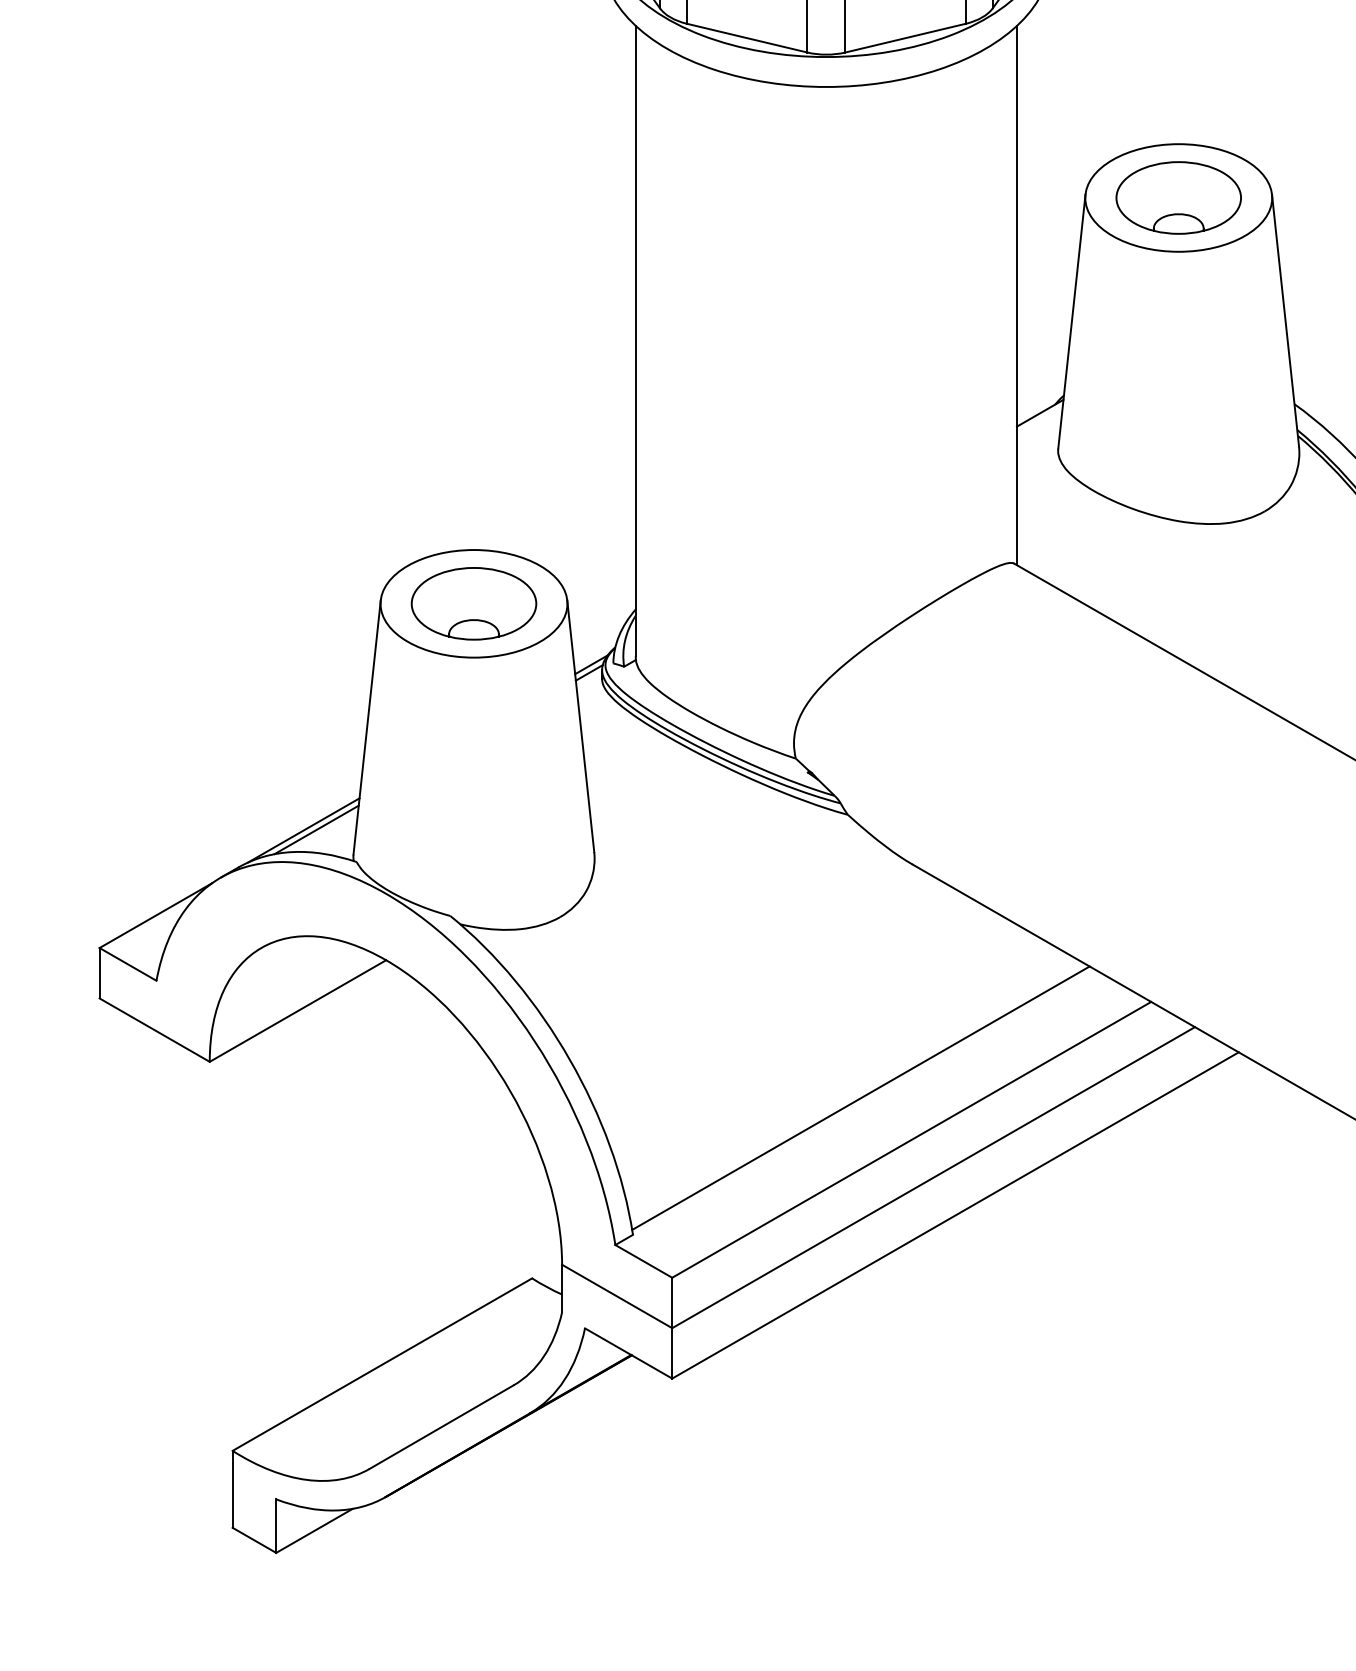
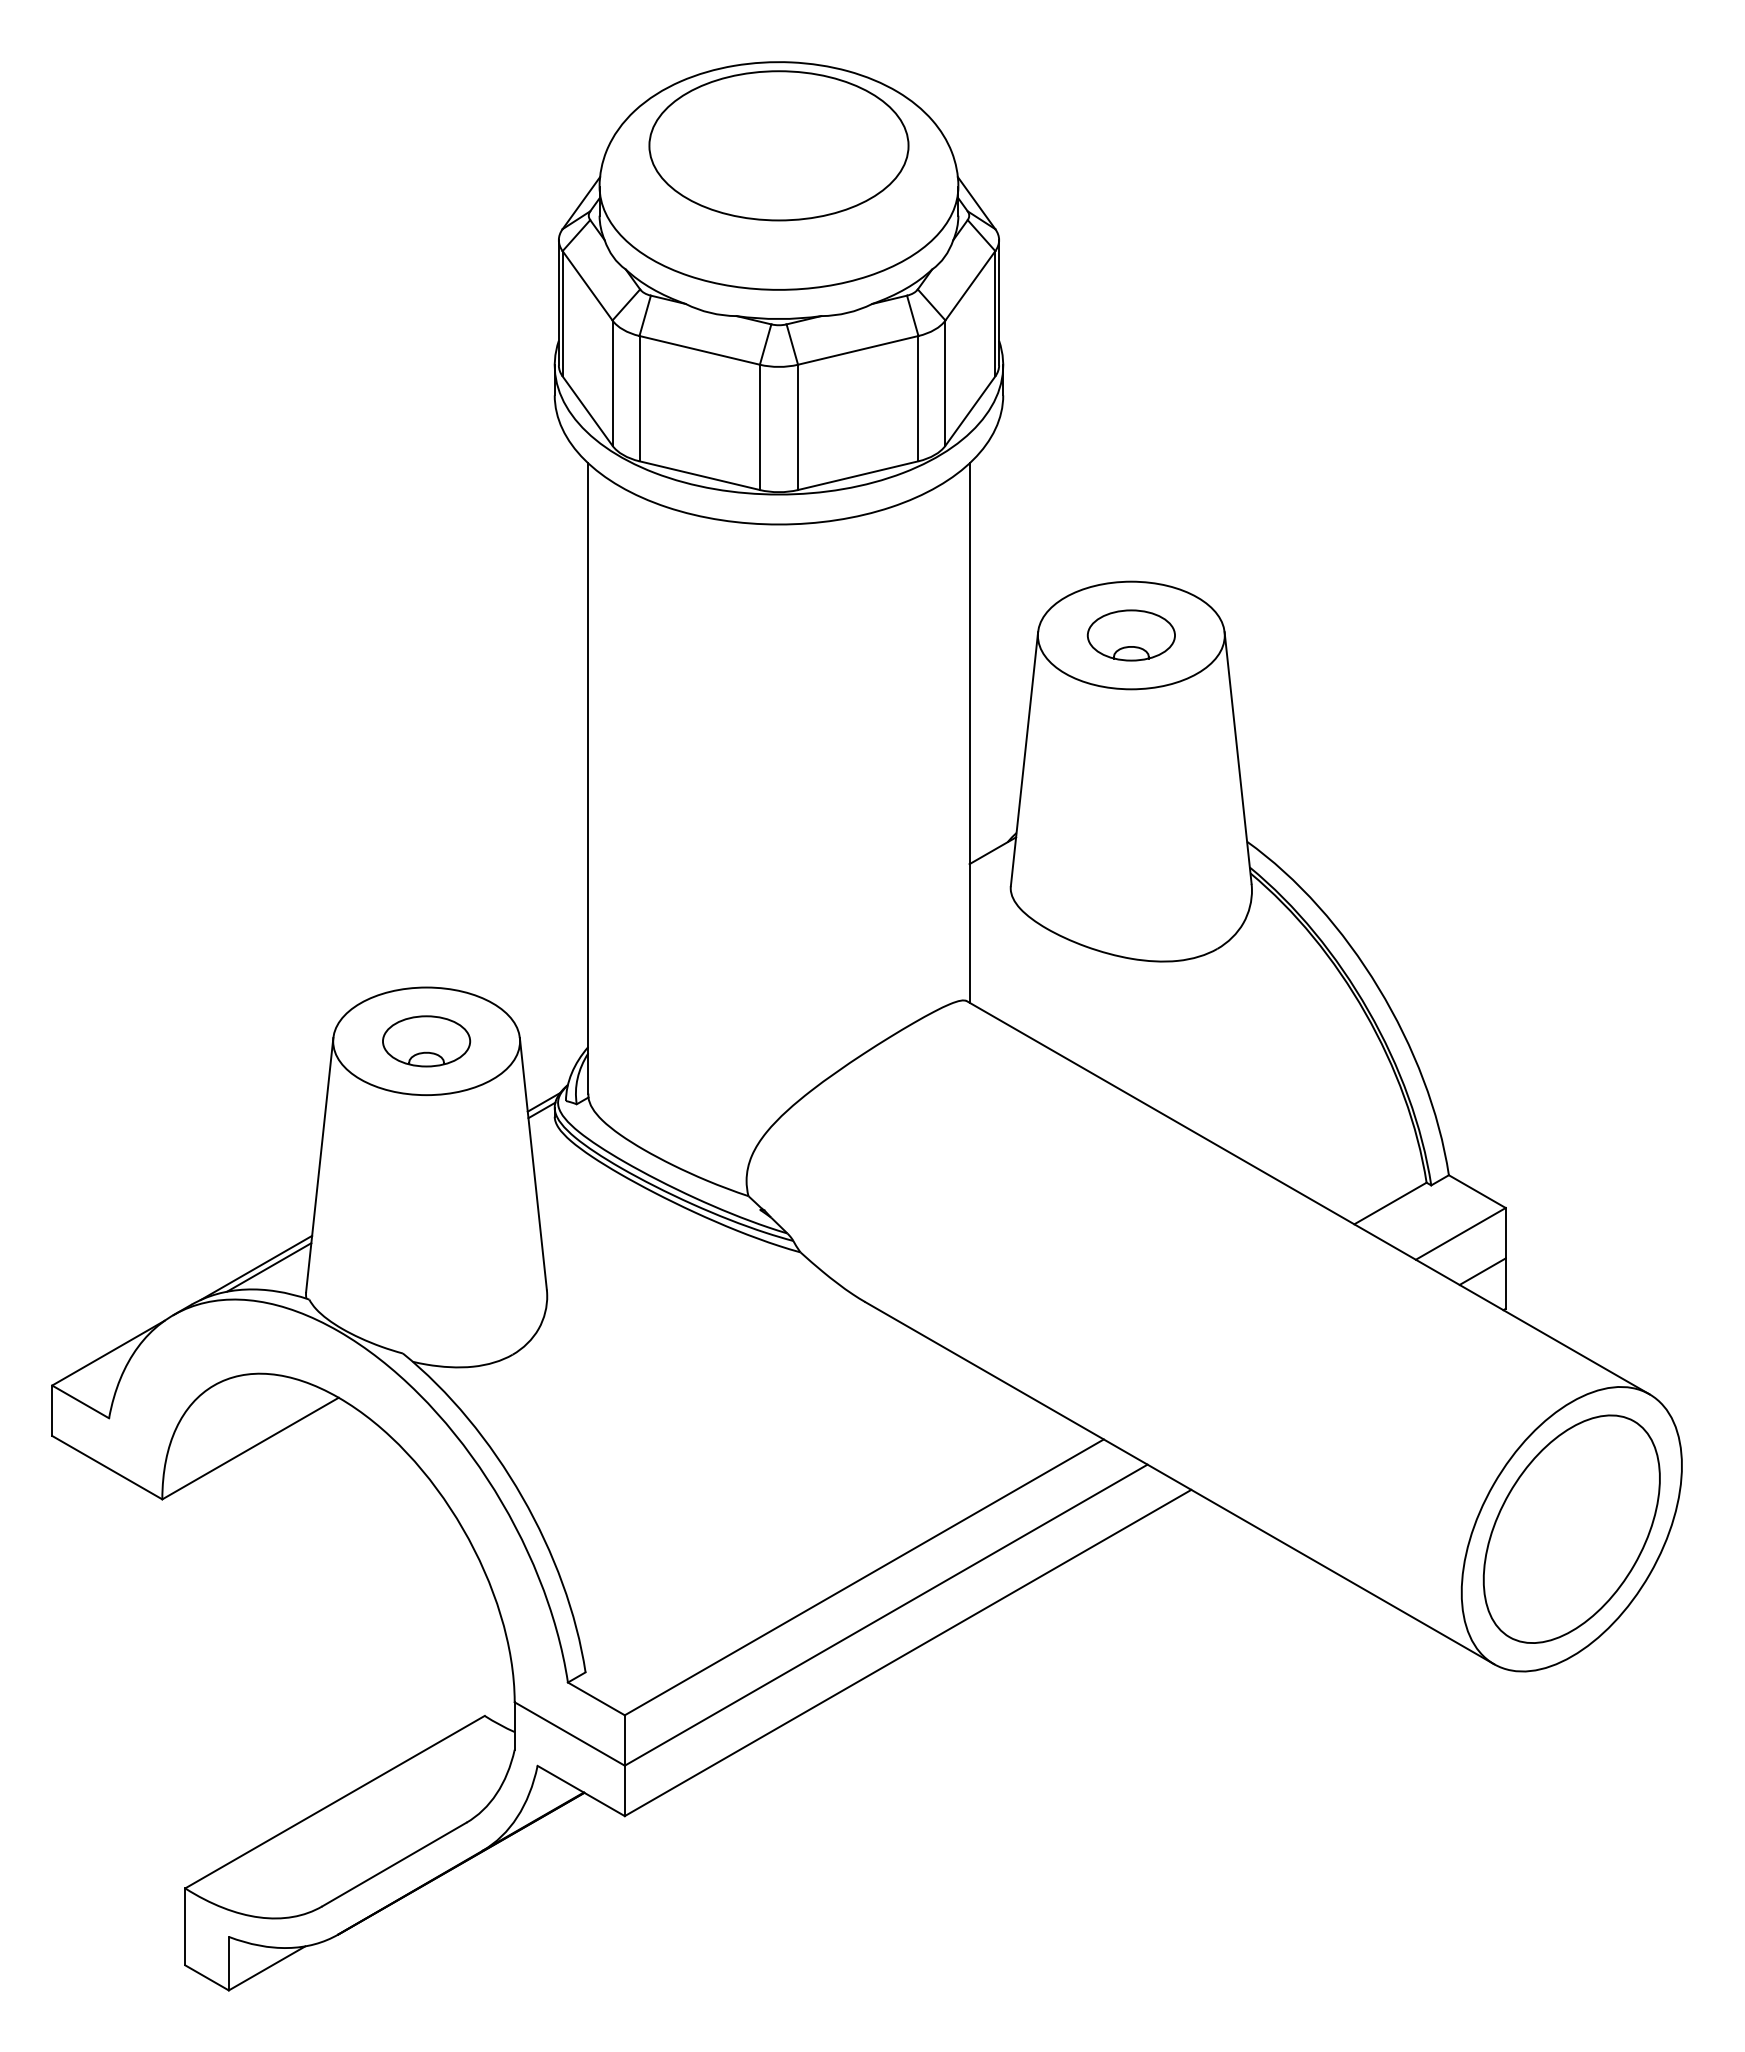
part: (1178, 197) -> (1131, 635), size x0.7
part: (473, 603) -> (426, 1041), size x0.7
line: (860, 1097) -> (813, 1535), removed

